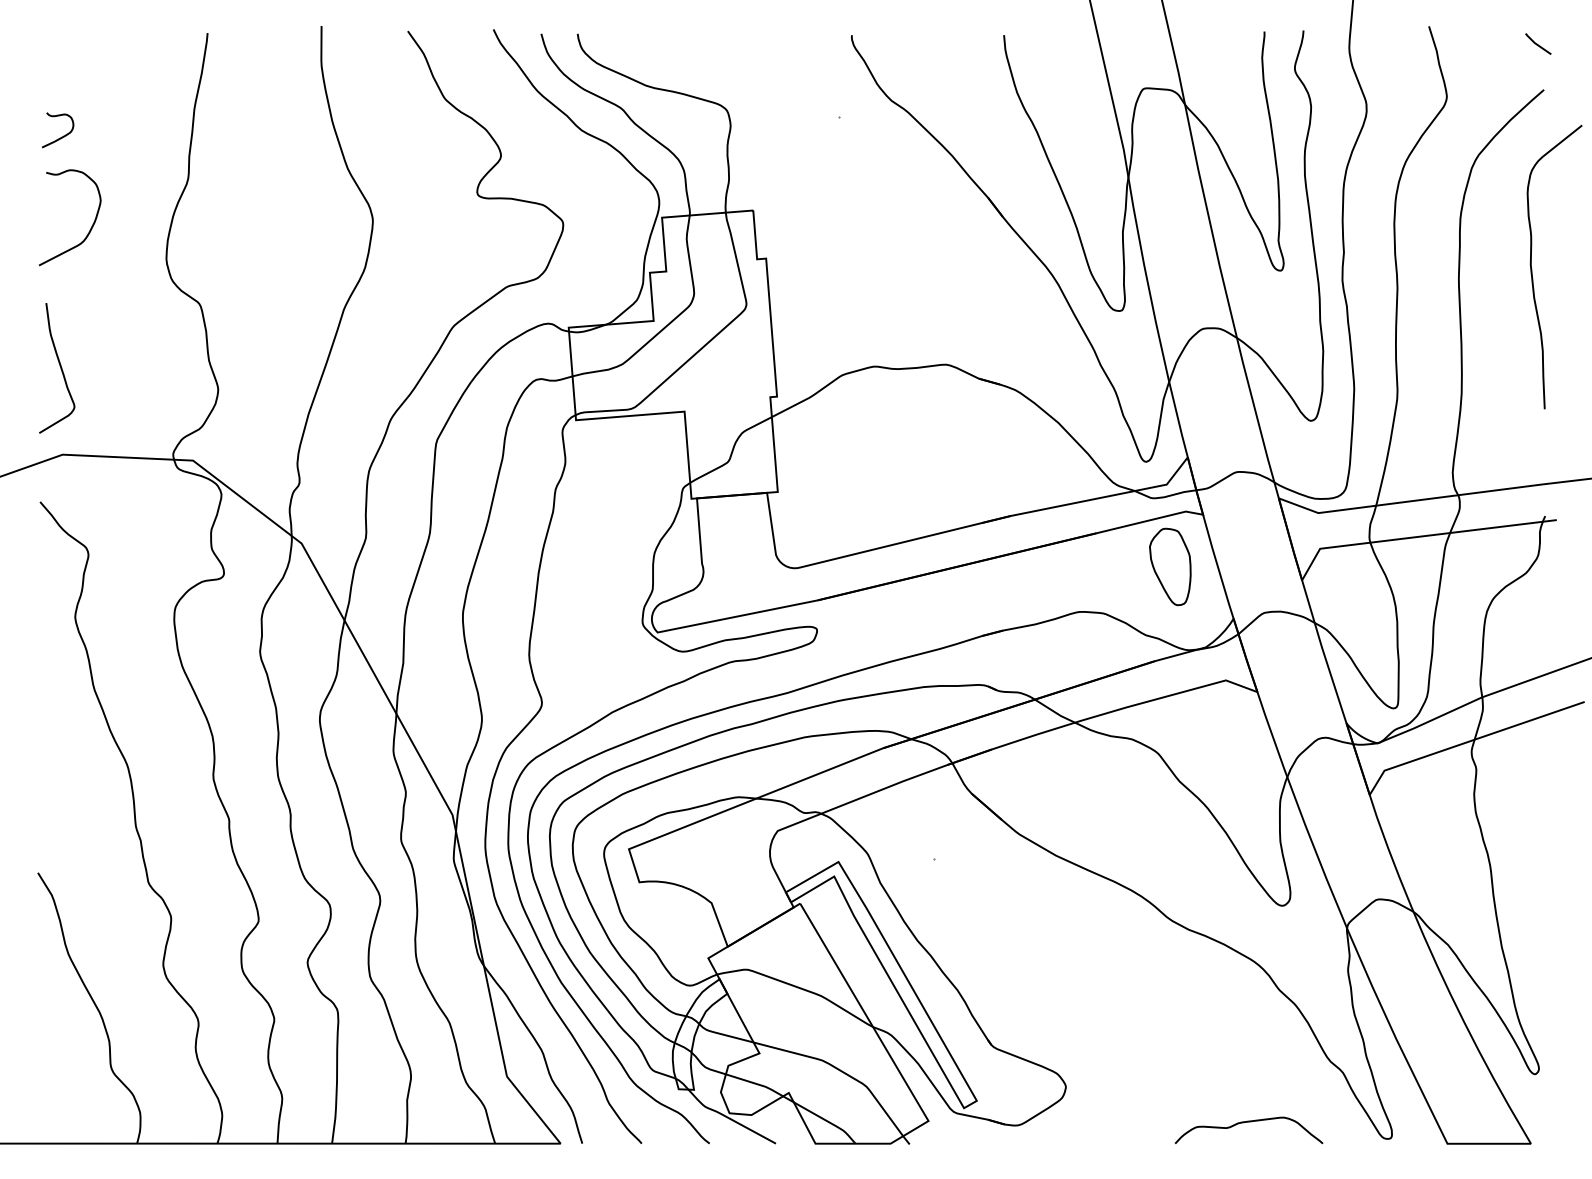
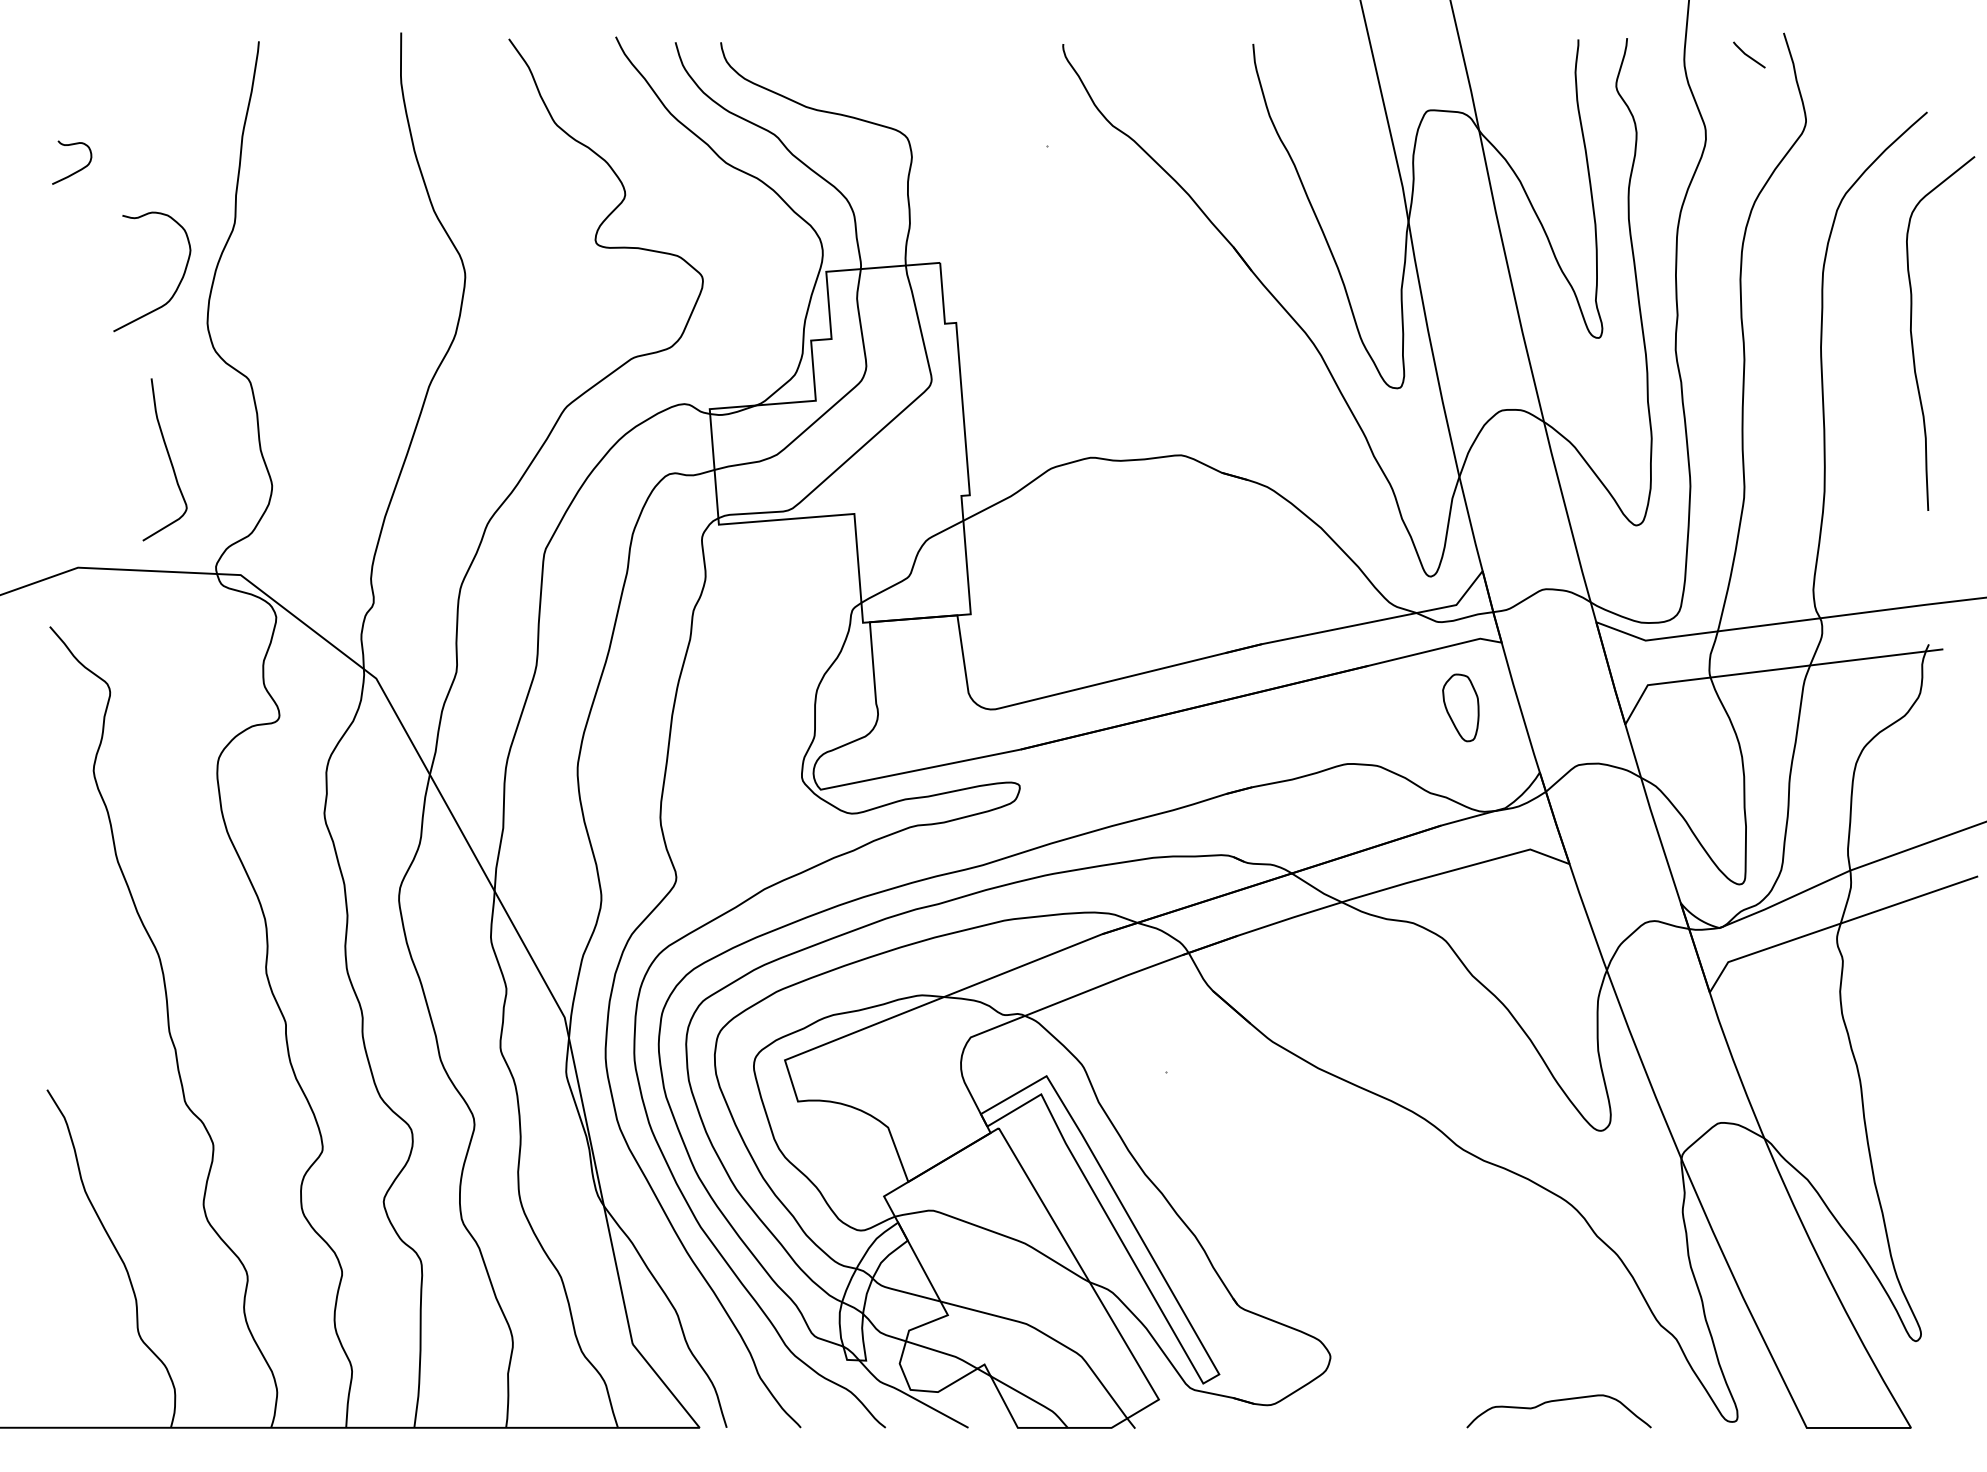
line: (1538, 44) -> (1749, 55), moved
curve: (91, 227) -> (178, 283), moved
curve: (59, 366) -> (168, 457), moved
part: (1170, 566) -> (1460, 707), size x0.7

